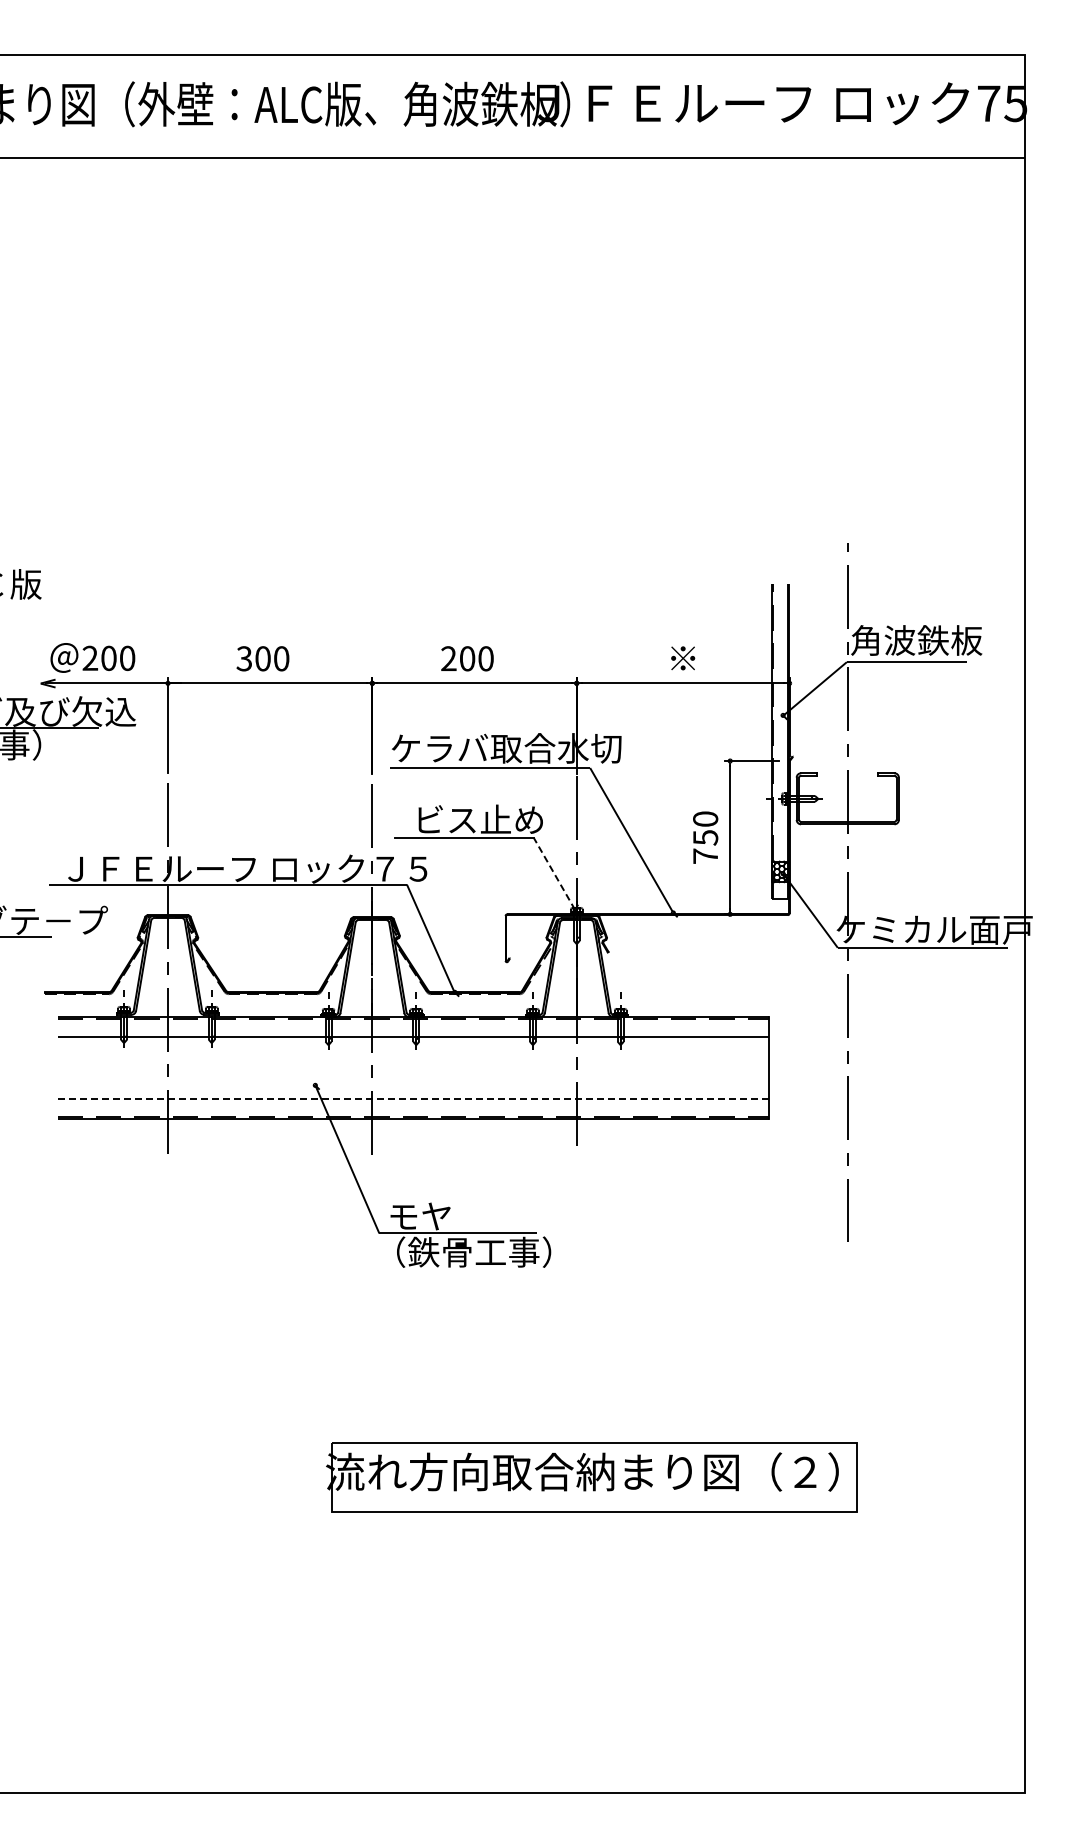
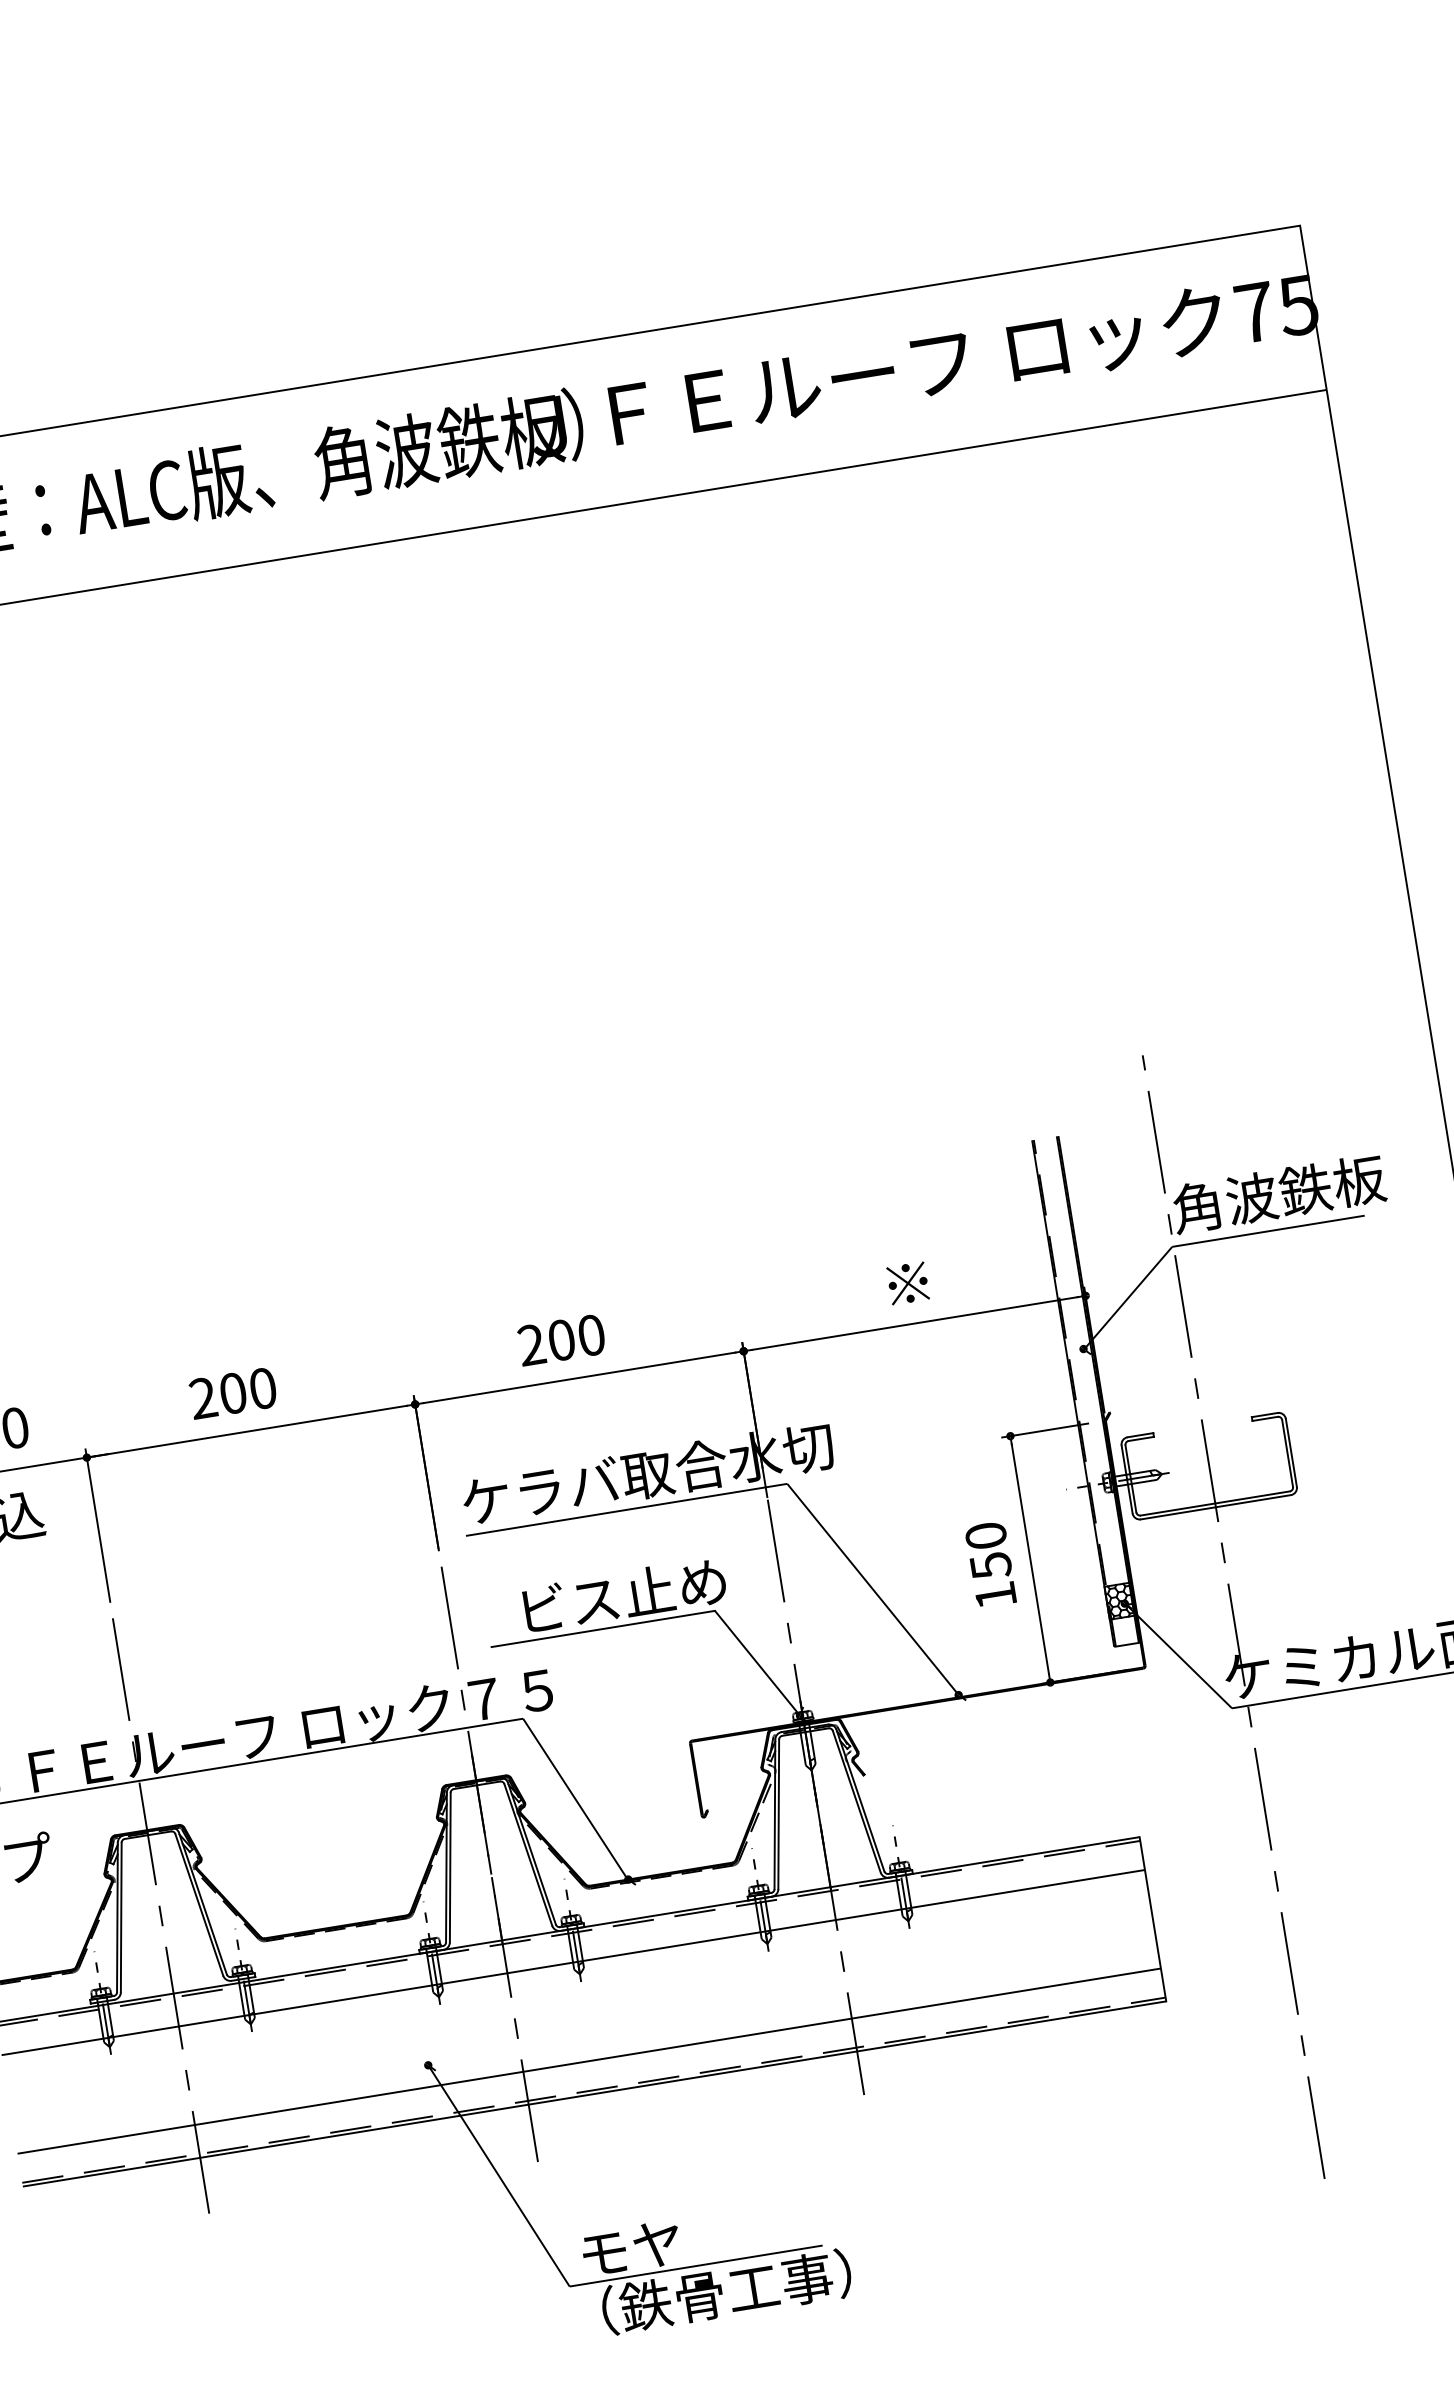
text: (244, 658) -> (203, 1397), 300 -> 200
text: (705, 855) -> (995, 1594), 750 -> 150
line: (554, 873) -> (757, 1662), dashed -> solid
line: (413, 1098) -> (589, 2060), dashed -> solid

